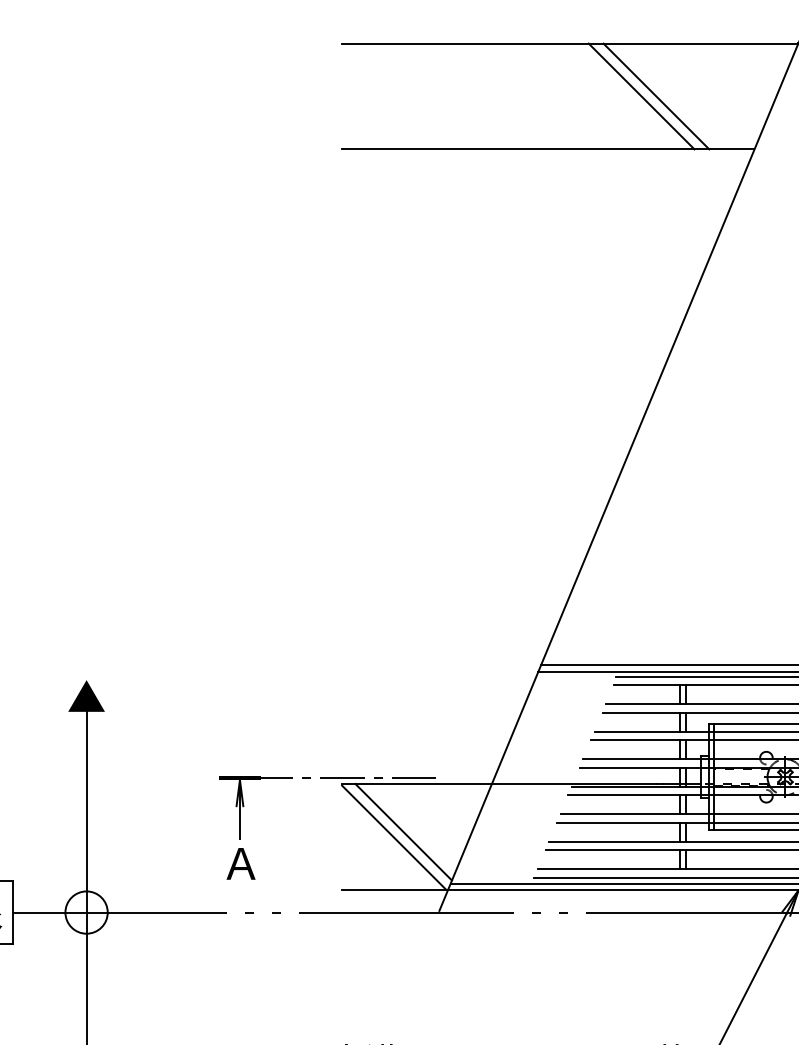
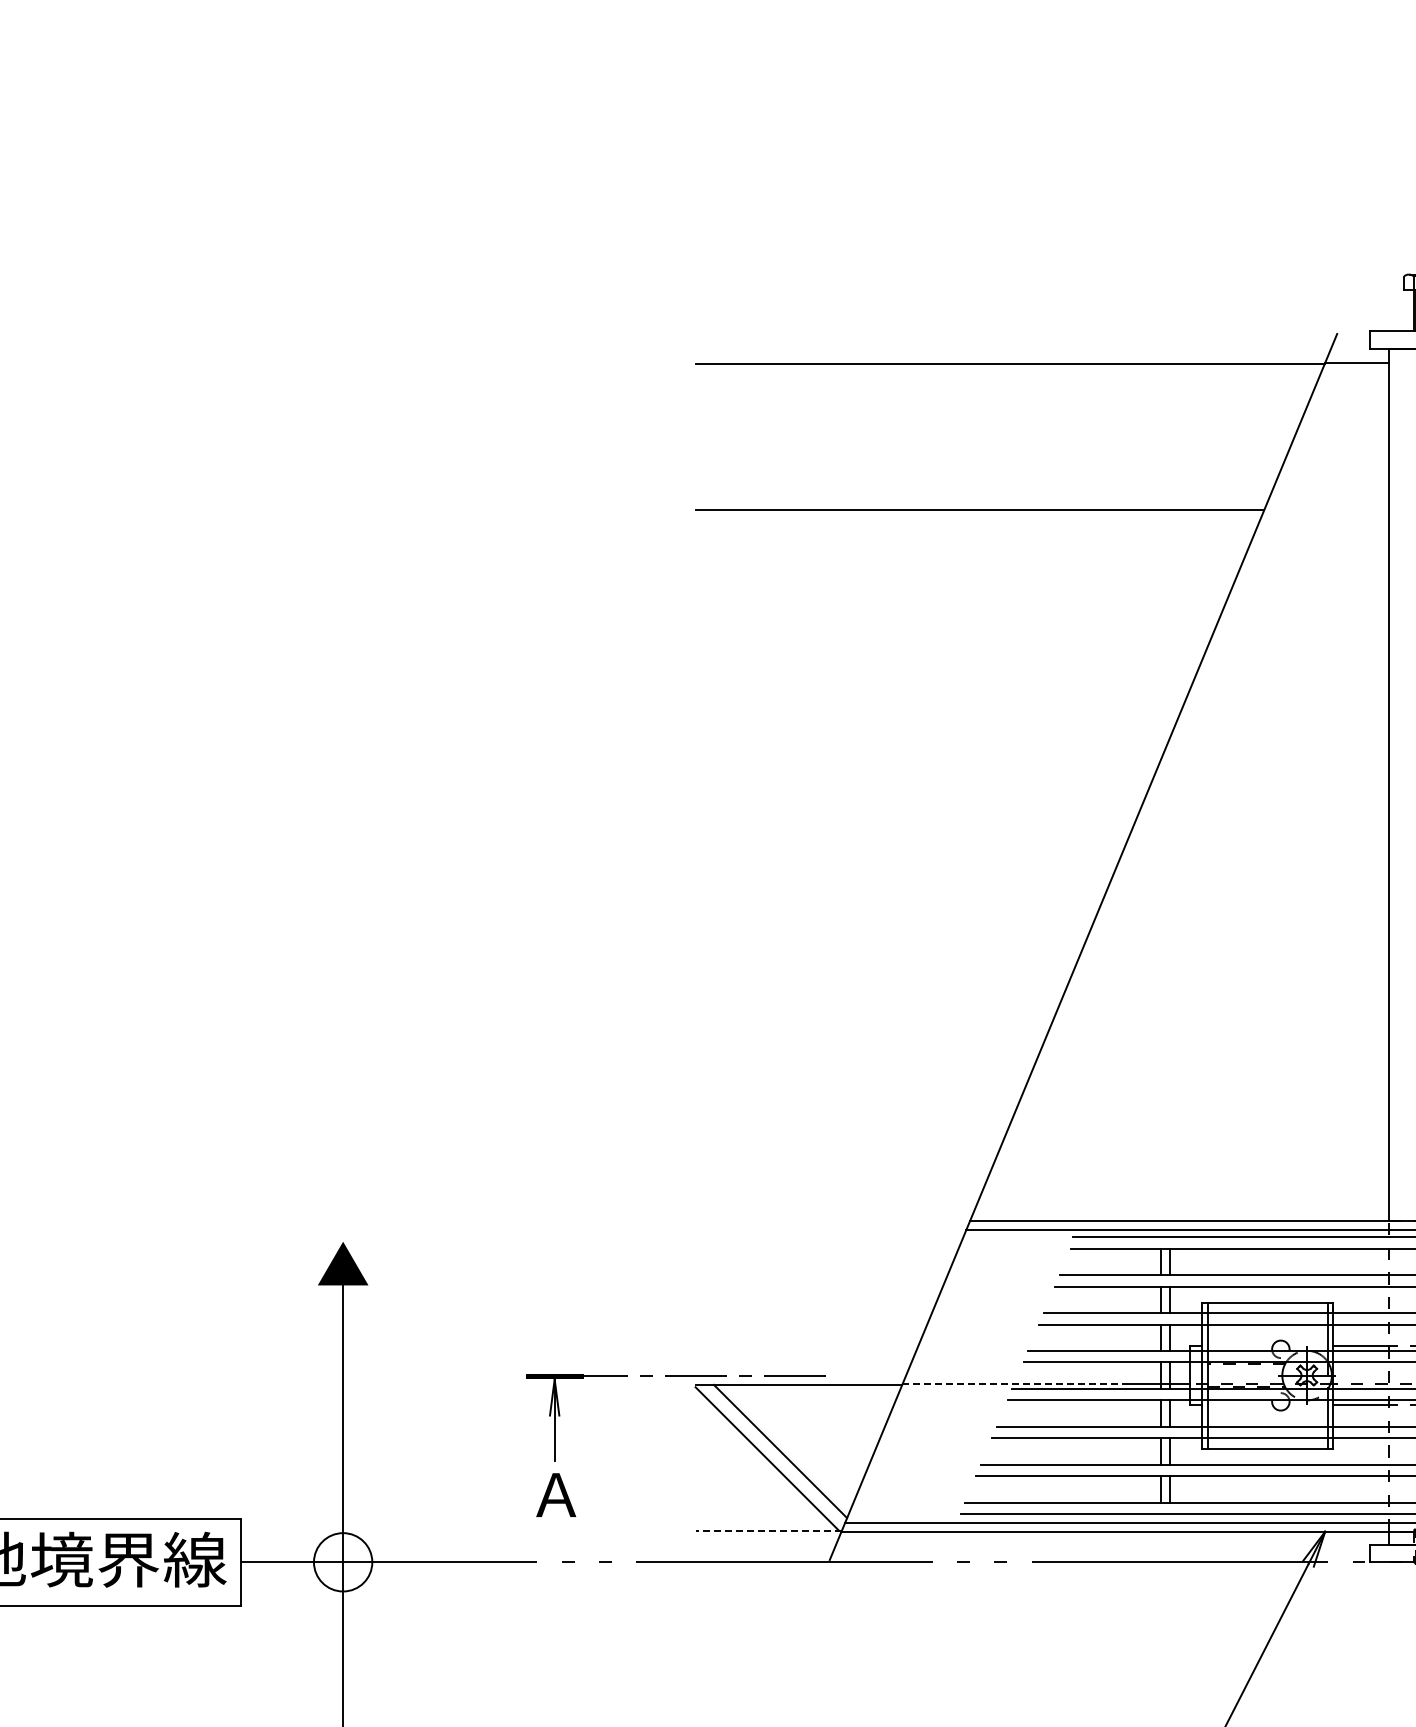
line: (641, 96) -> (1108, 436), removed
line: (656, 96) -> (1129, 436), removed
line: (574, 783) -> (1015, 1384), solid -> dashed
line: (394, 889) -> (768, 1530), solid -> dashed

